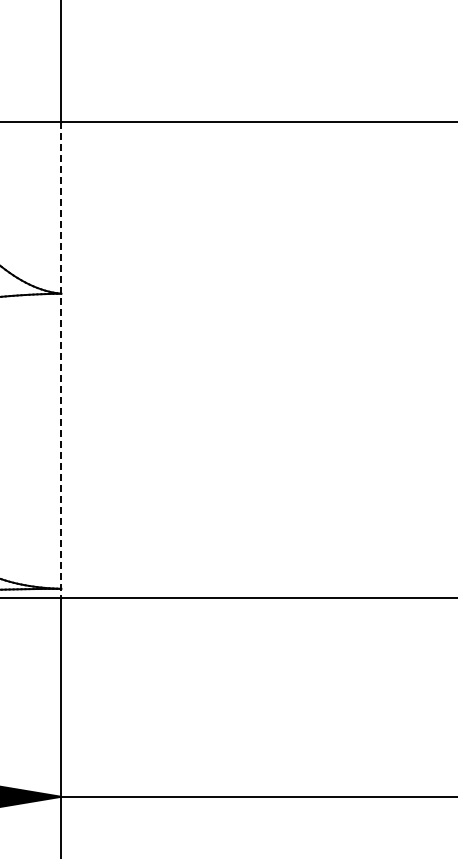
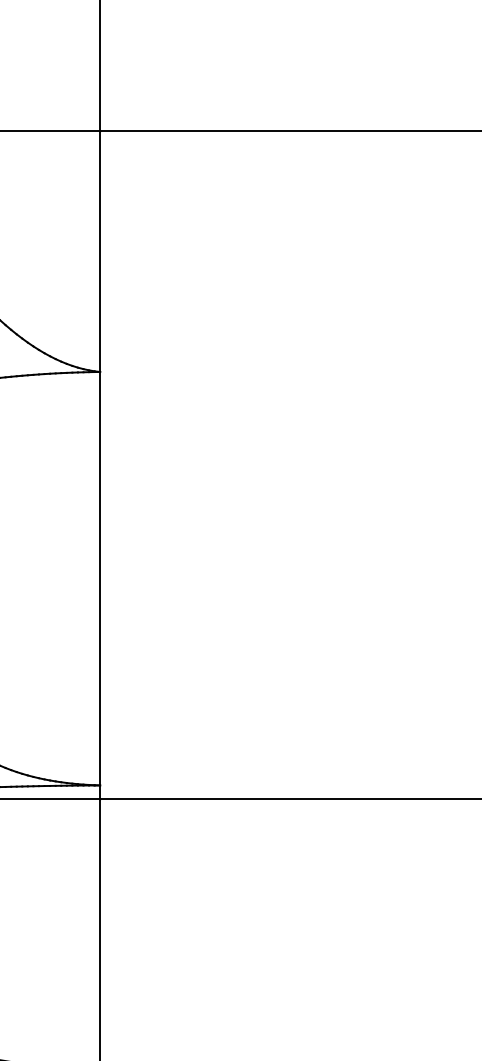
line: (61, 360) -> (100, 465), dashed -> solid

